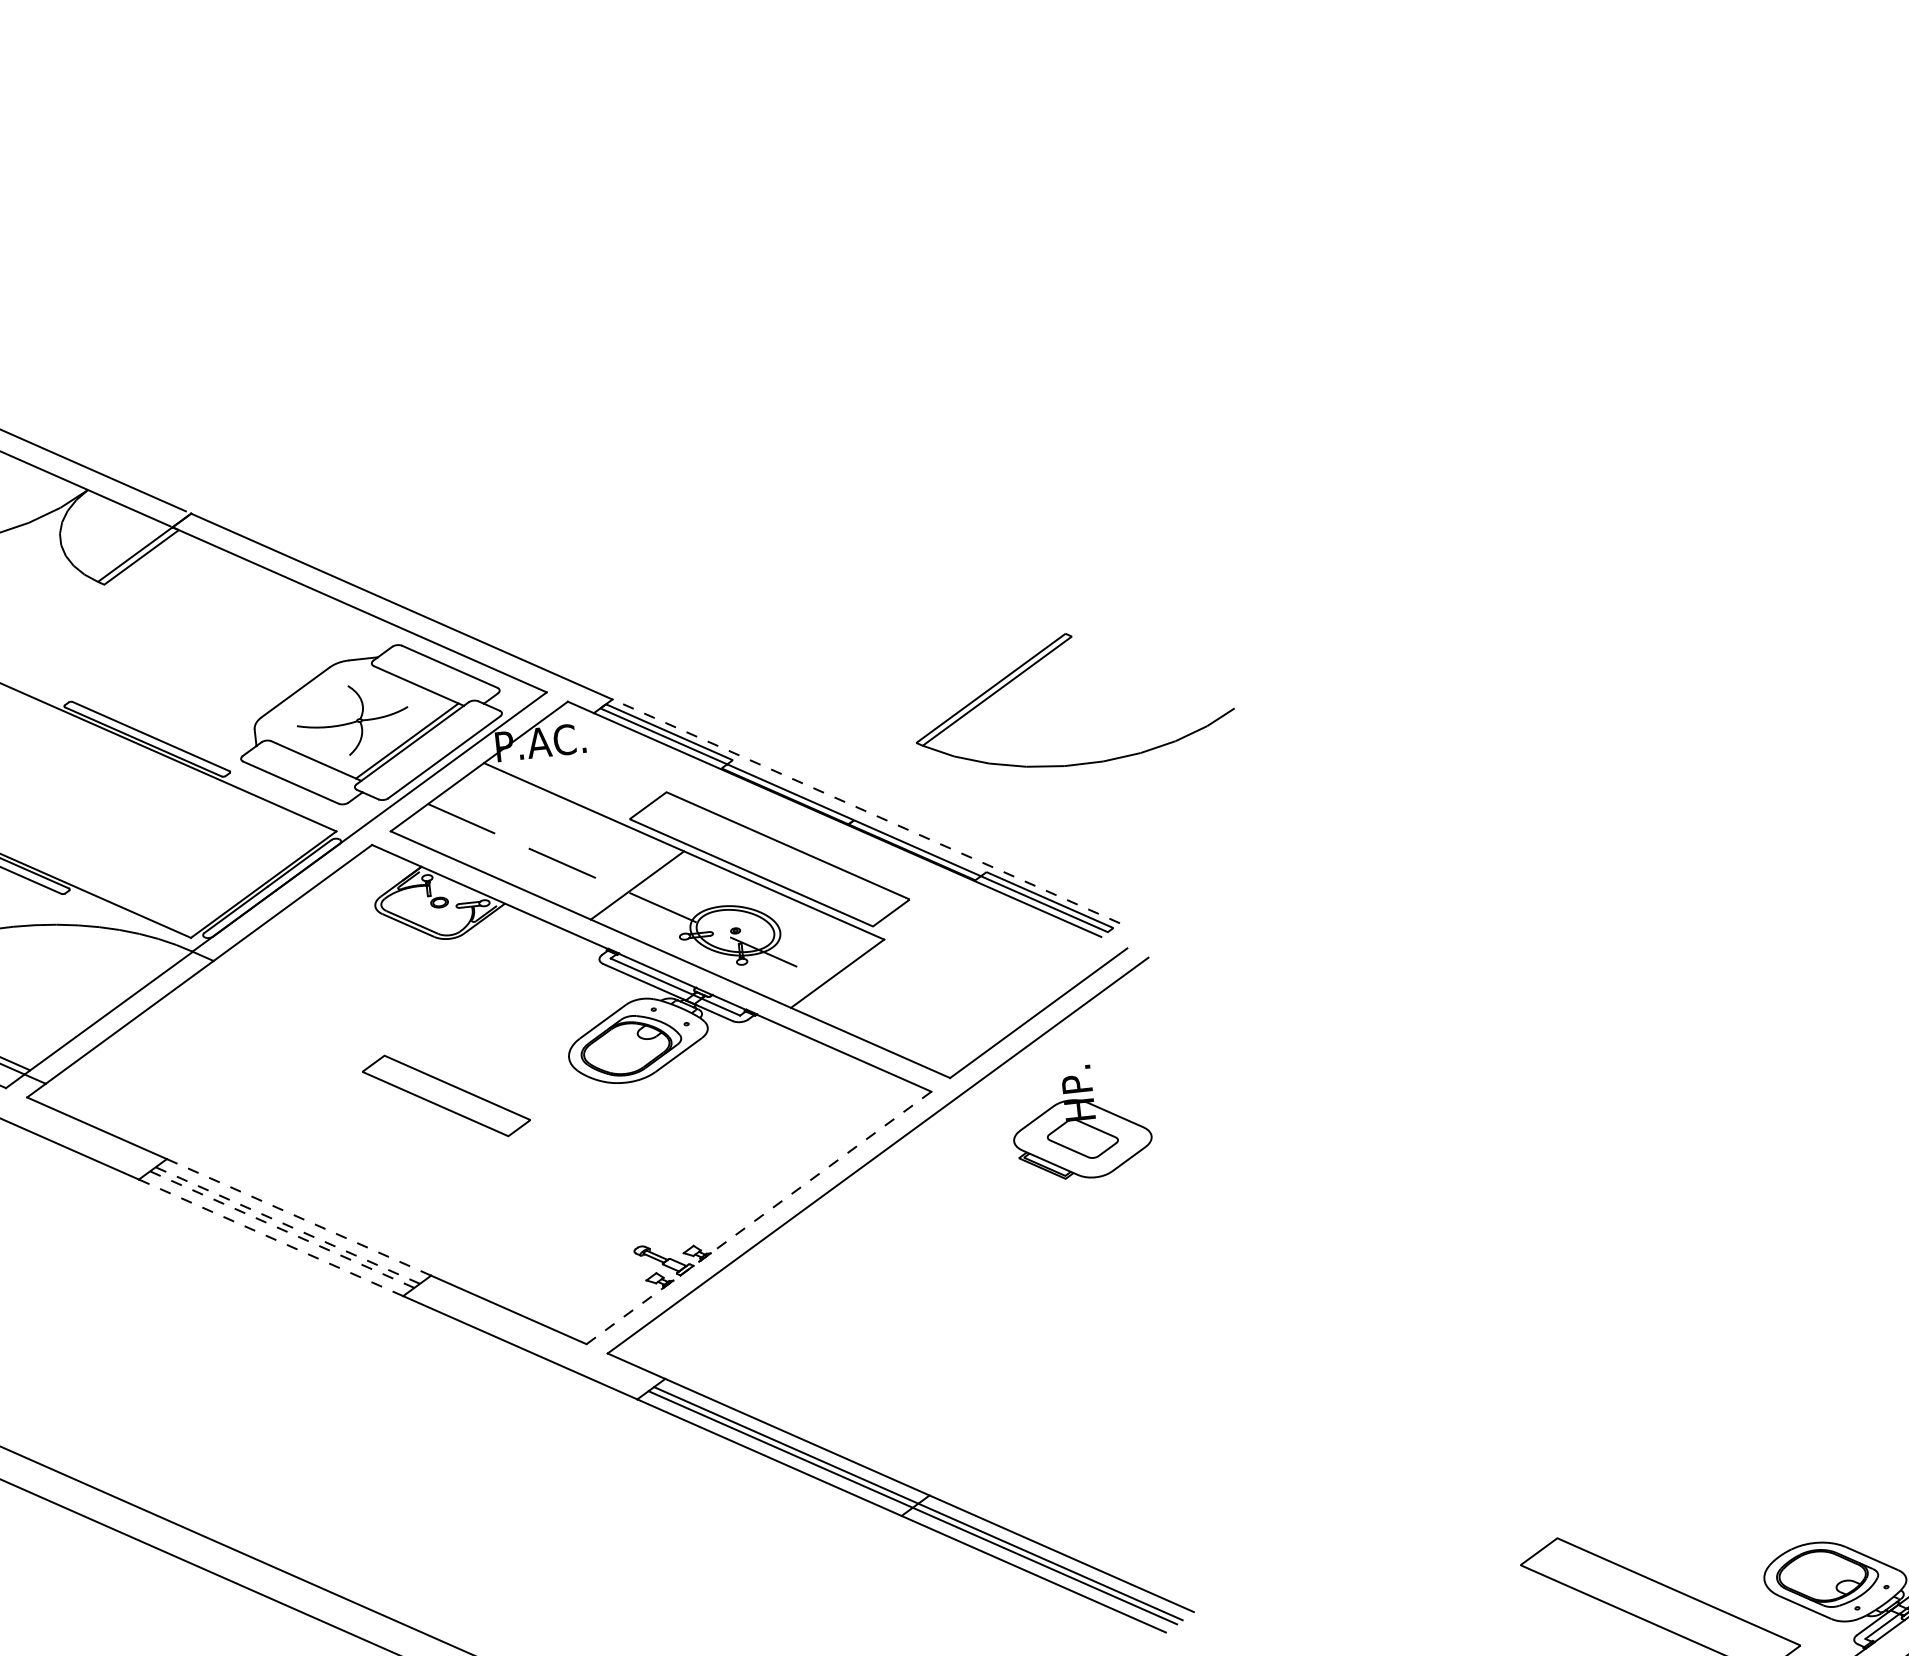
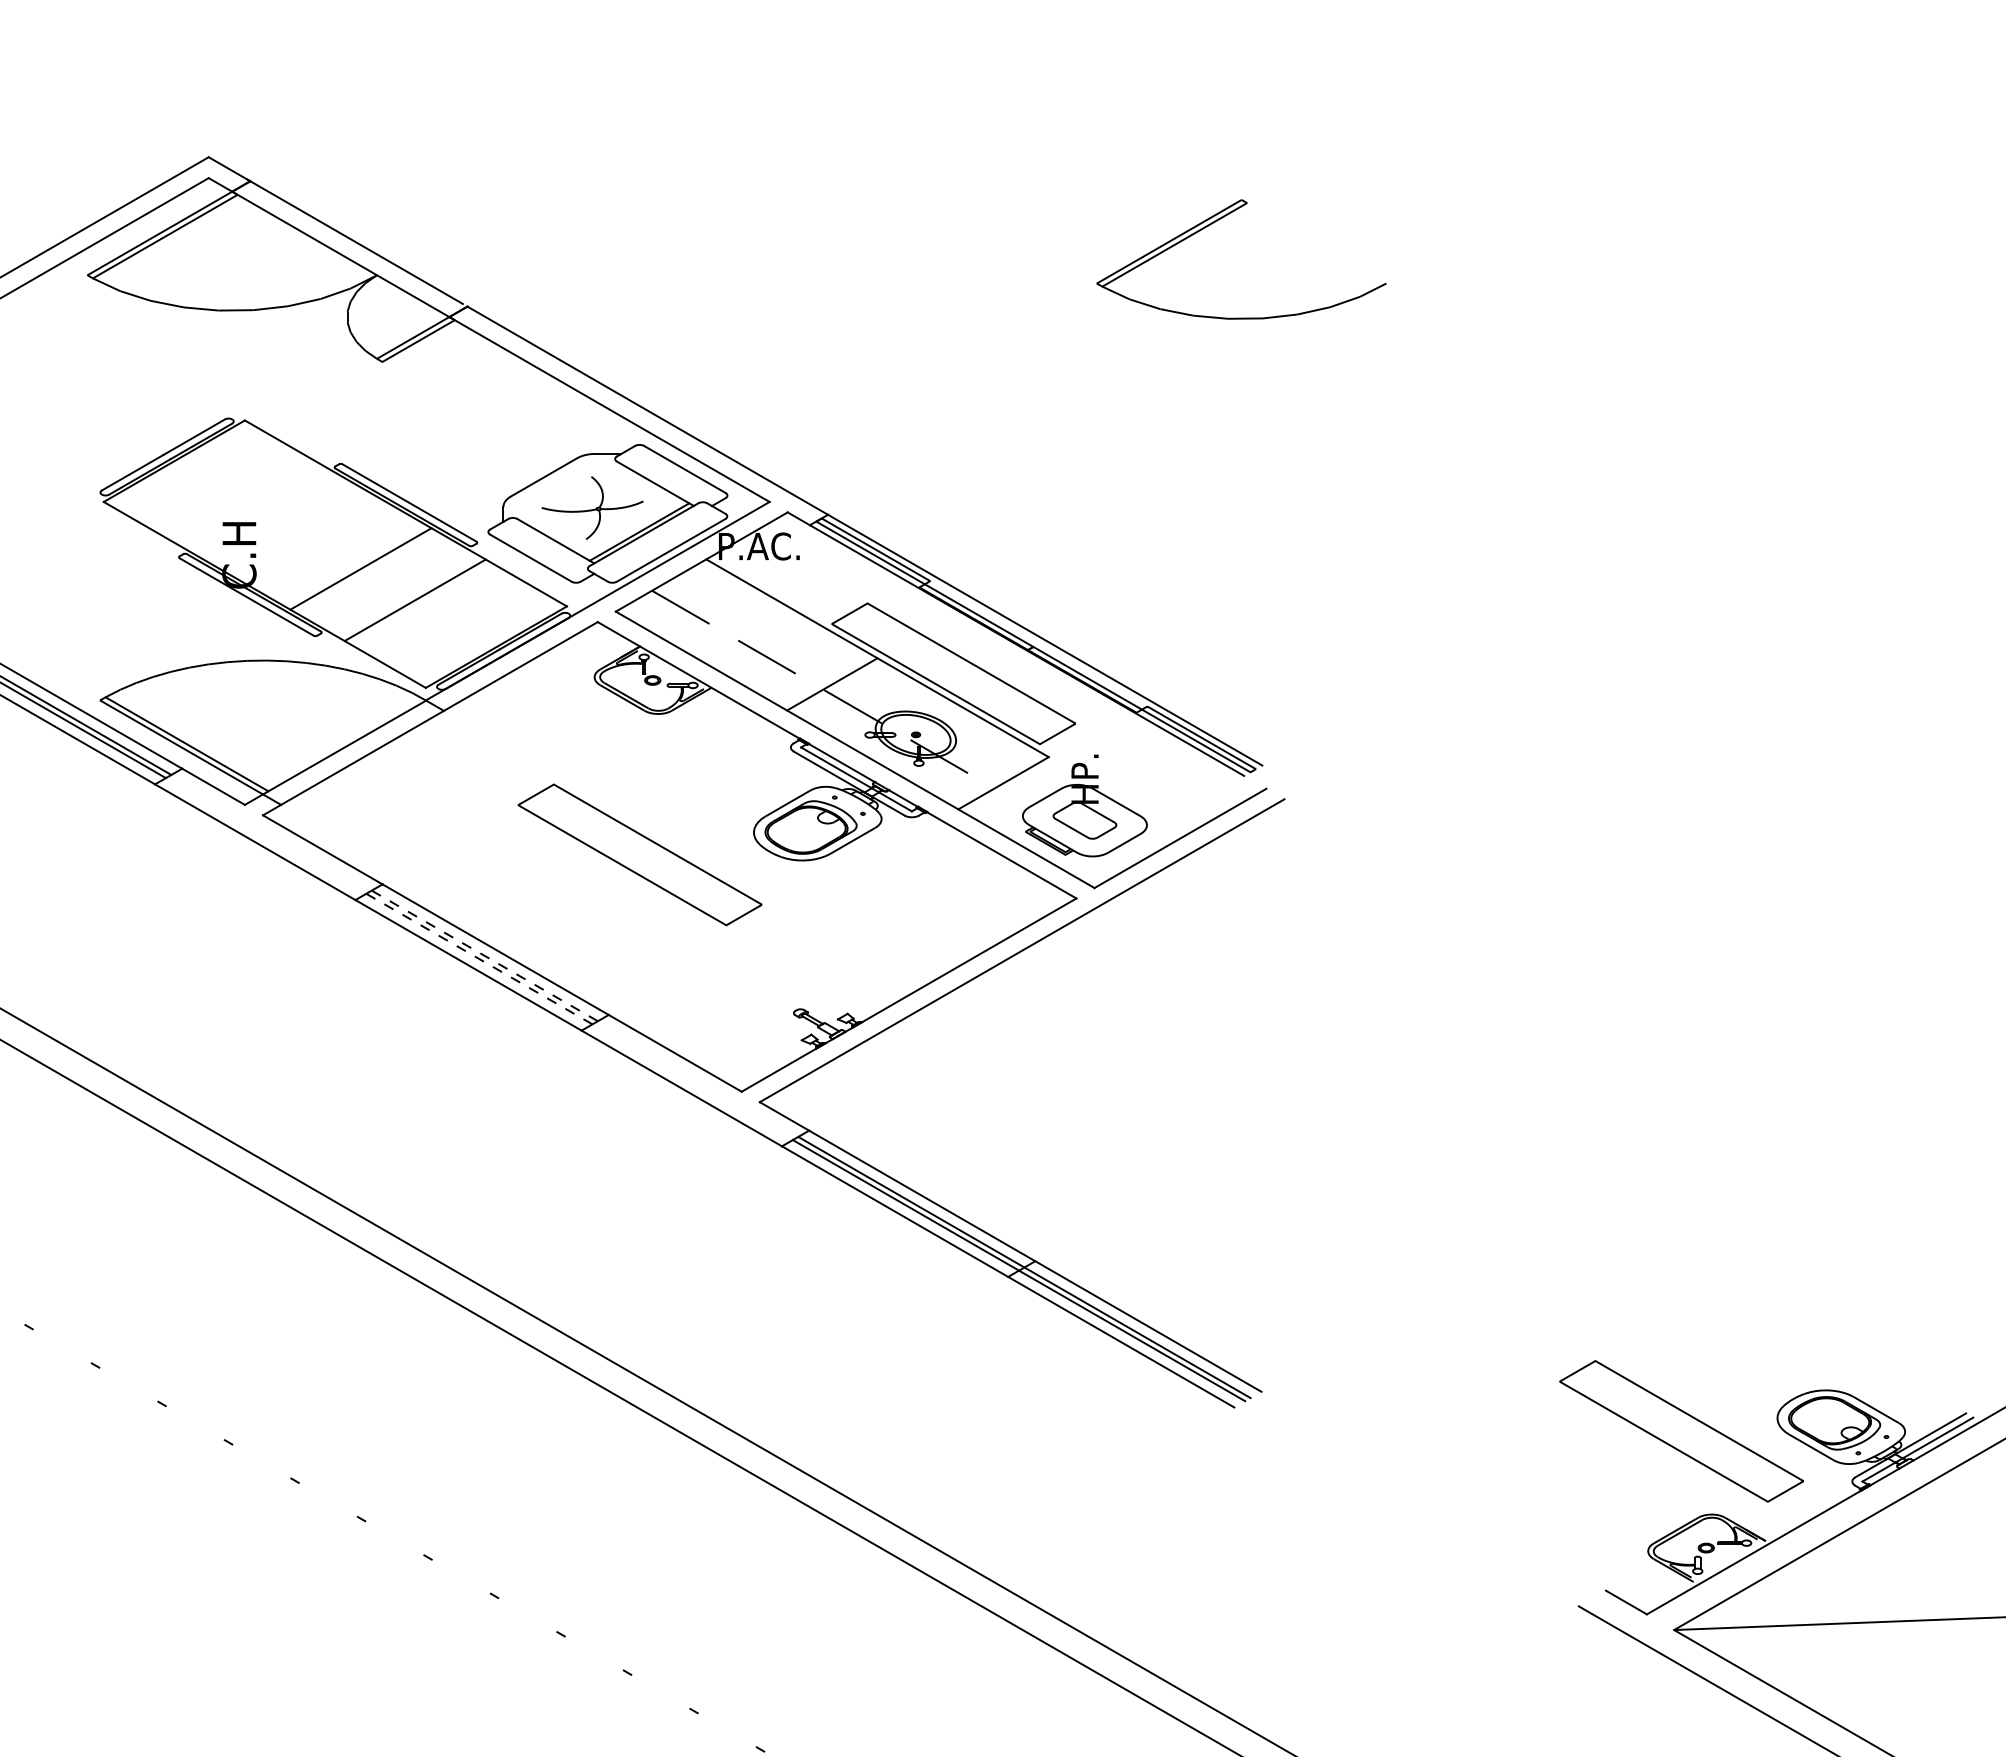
part: (1043, 659) -> (1219, 220), moved
line: (866, 811) -> (1045, 640), dashed -> solid
line: (104, 814) -> (360, 568), added
line: (168, 843) -> (414, 600), added
part: (445, 1095) -> (639, 854), size x1.67
part: (1080, 1122) -> (1084, 805), moved
line: (298, 1217) -> (495, 949), dashed -> solid
line: (759, 1217) -> (909, 994), dashed -> solid
line: (271, 1238) -> (468, 965), dashed -> solid

